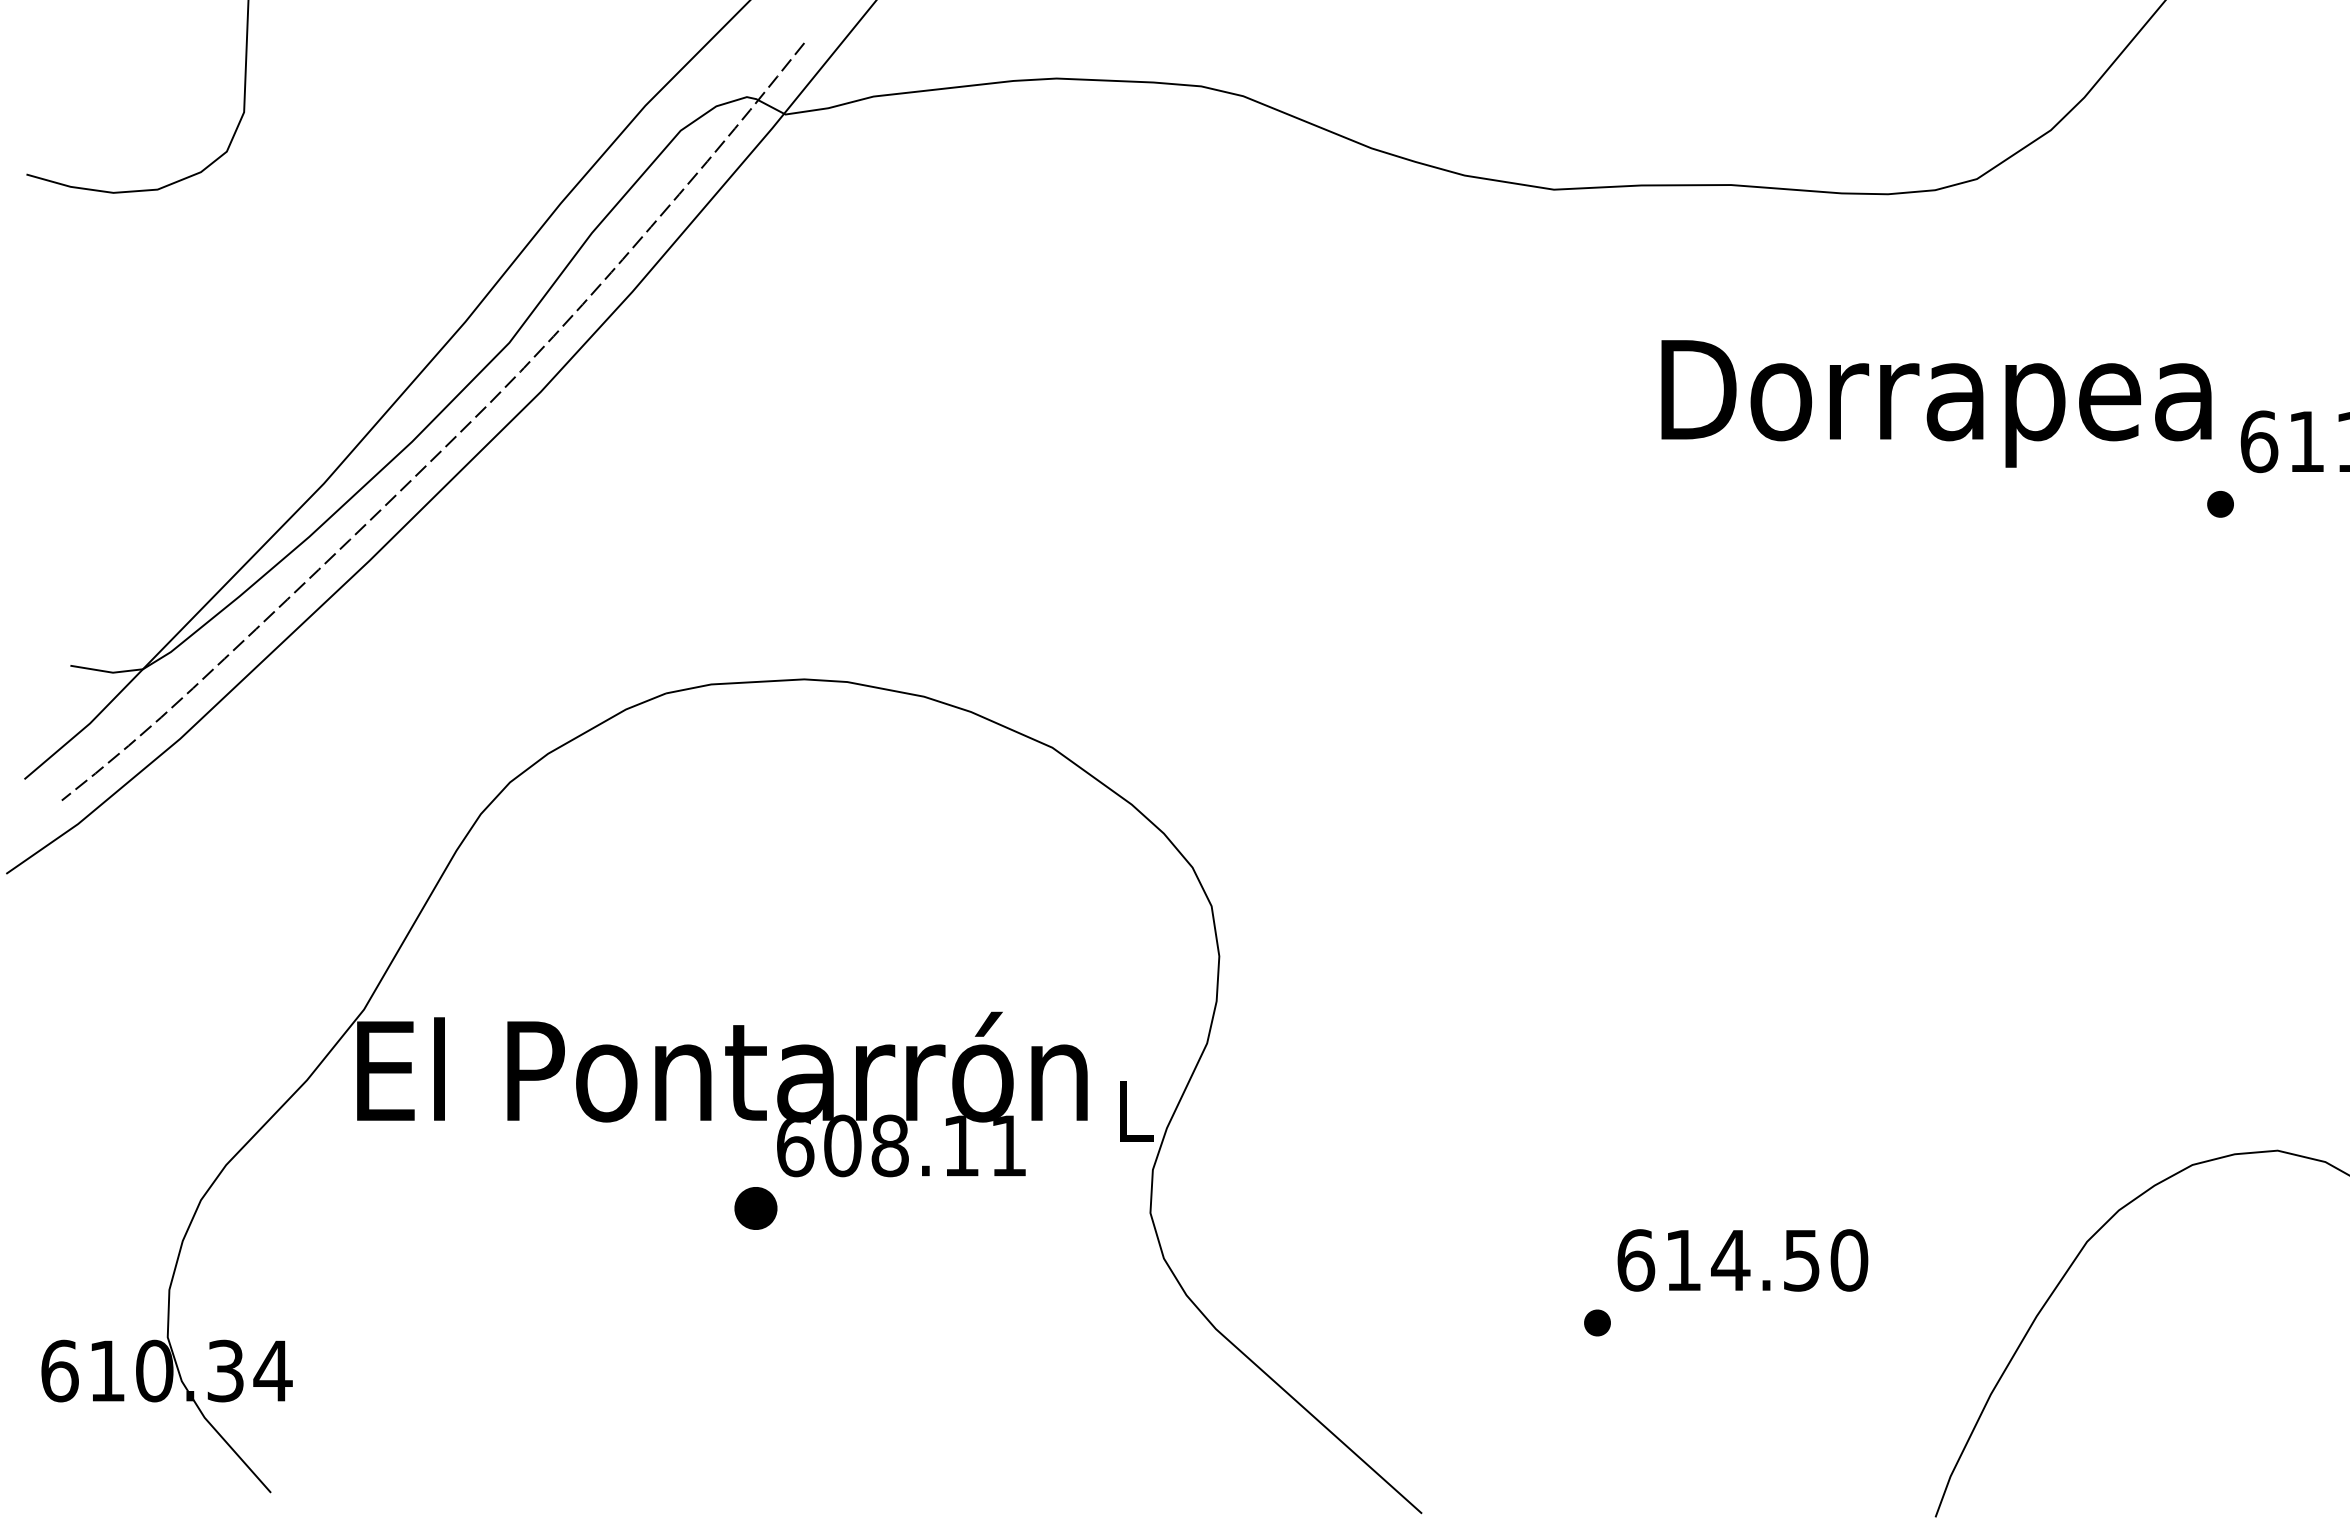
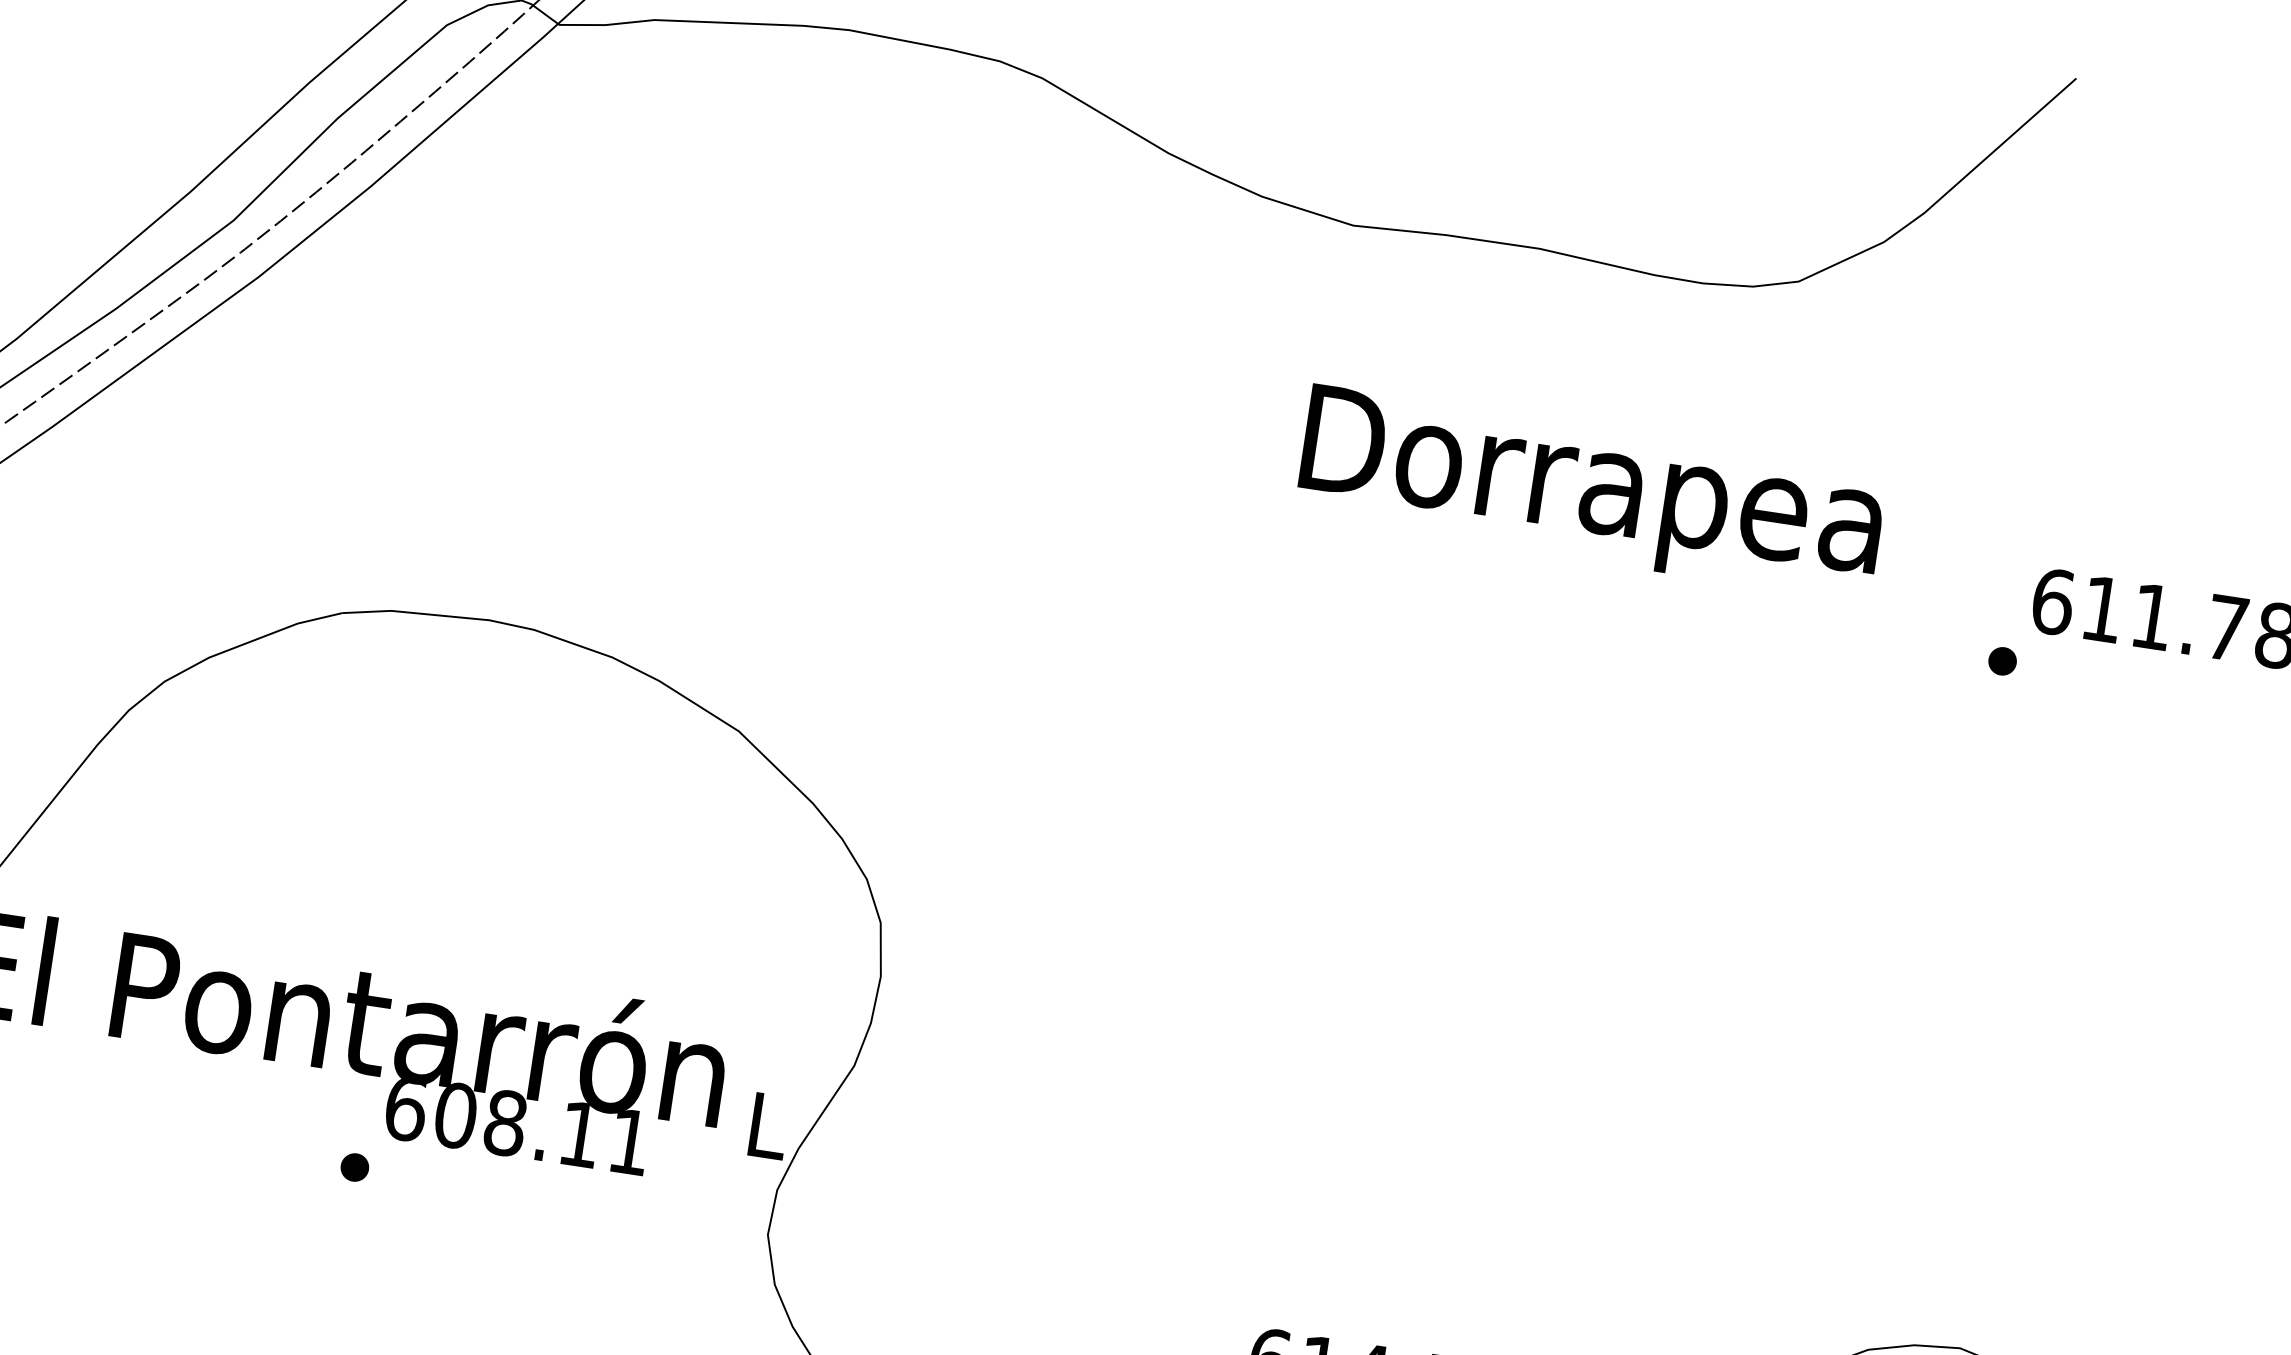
text: (1936, 403) -> (1591, 493), moved
part: (755, 1208) -> (354, 1167), size x0.62

